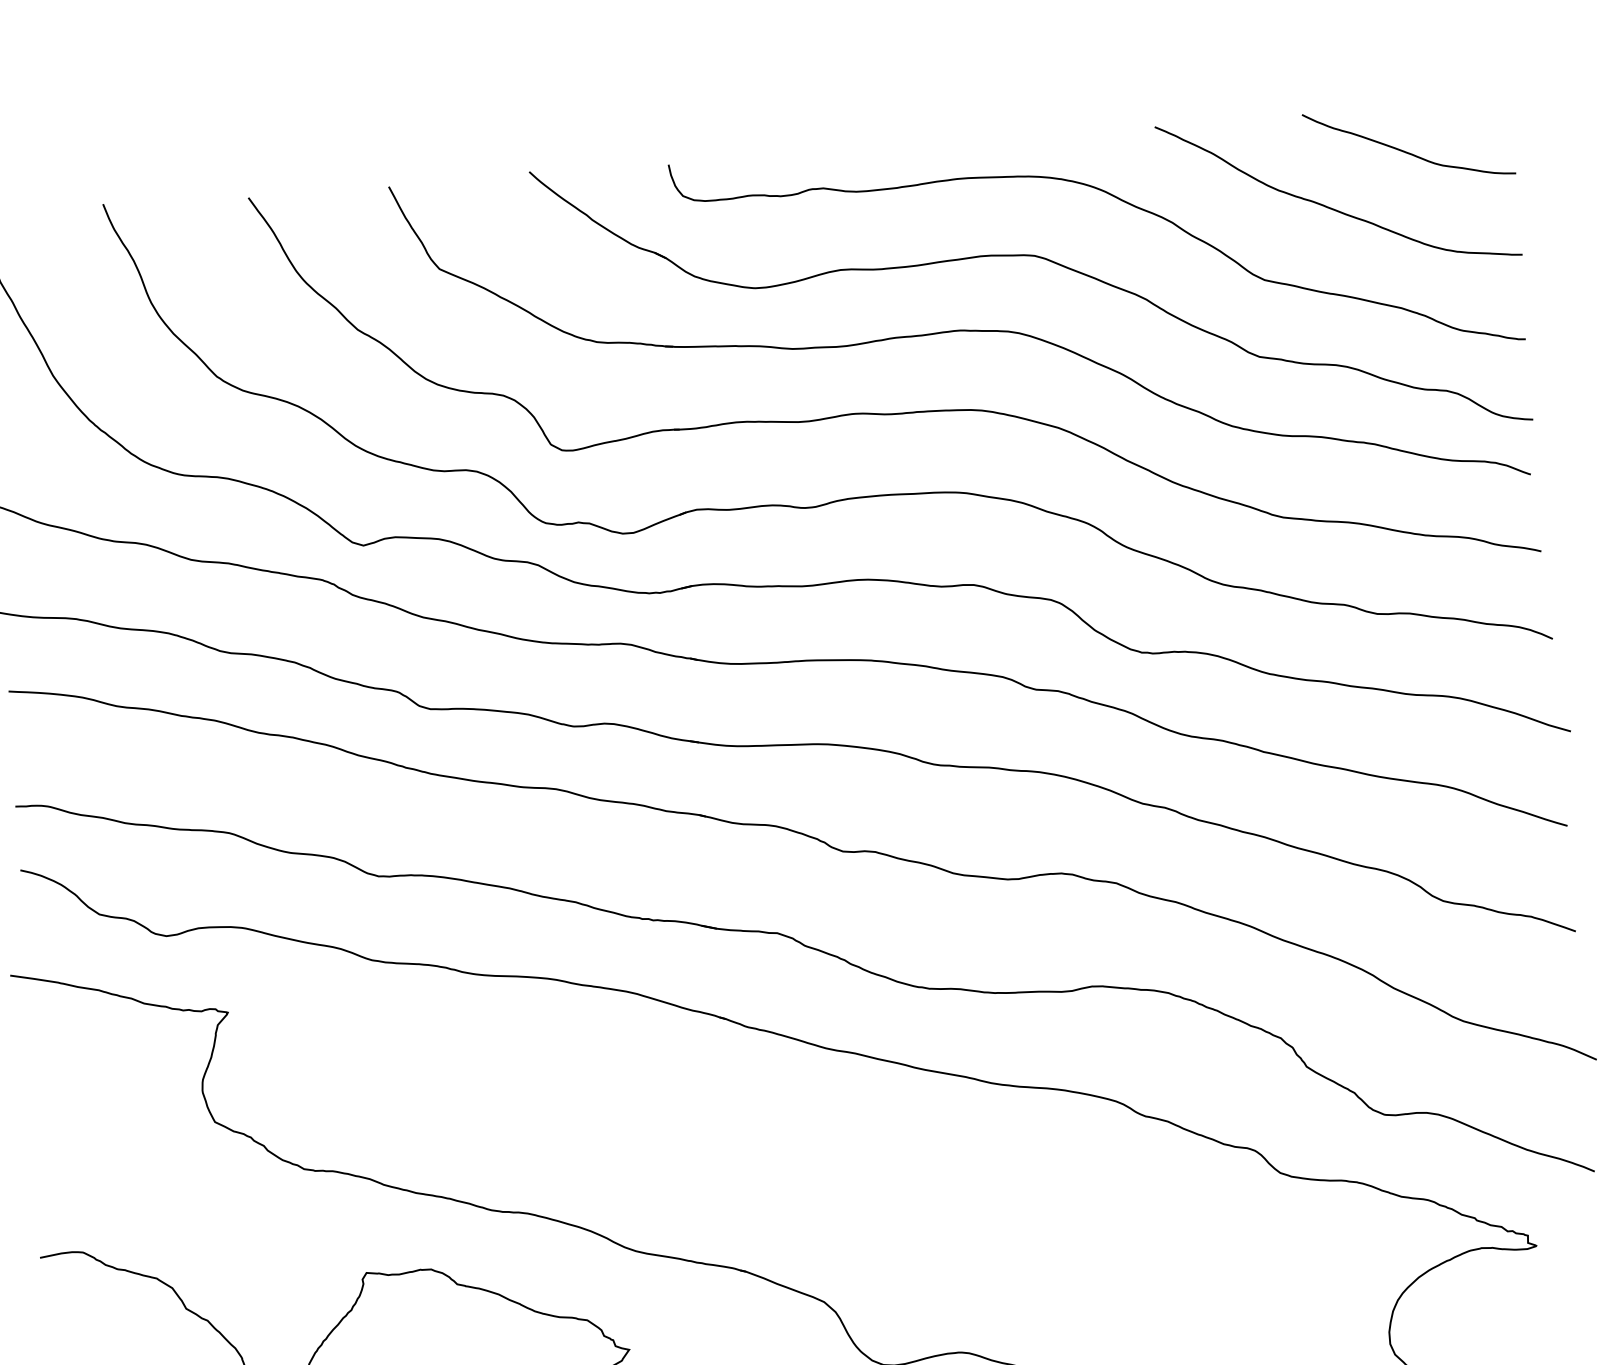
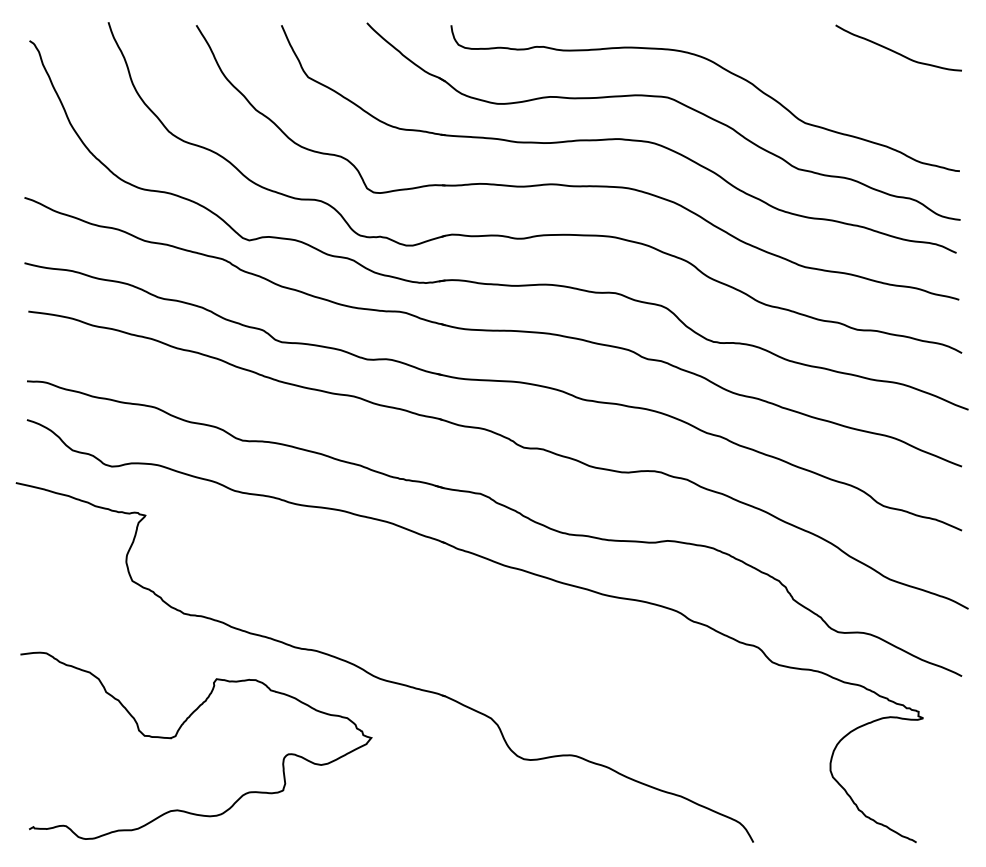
curve: (1332, 207) -> (849, 82), removed

